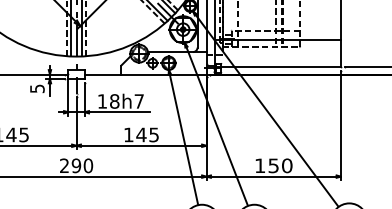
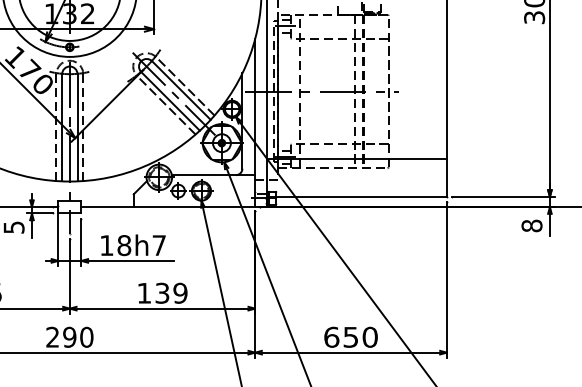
text: (147, 134) -> (170, 292), 145 -> 139
text: (260, 165) -> (331, 336), 150 -> 650

